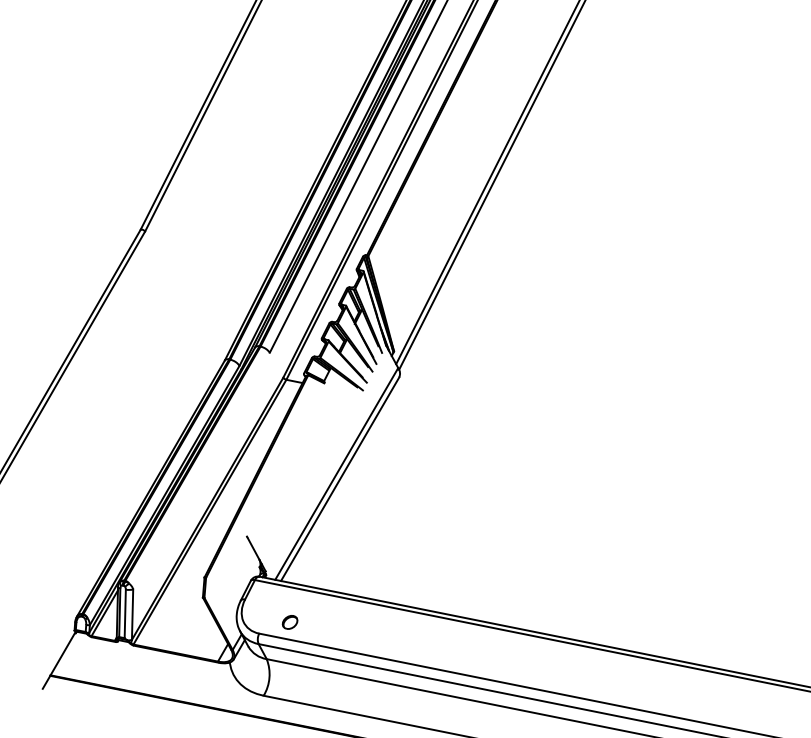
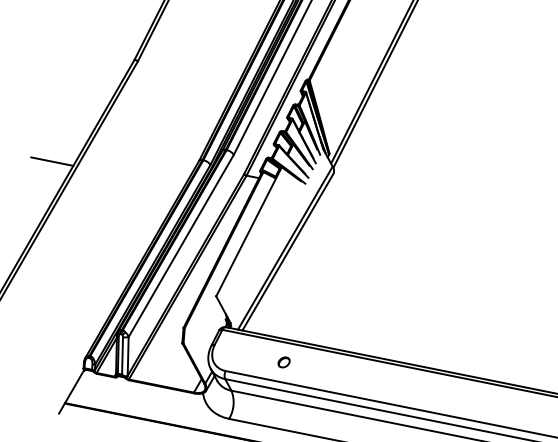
line: (33, 361) -> (51, 161), added
line: (289, 452) -> (248, 231), added
line: (201, 470) -> (181, 245), added
part: (289, 622) -> (283, 362), moved

